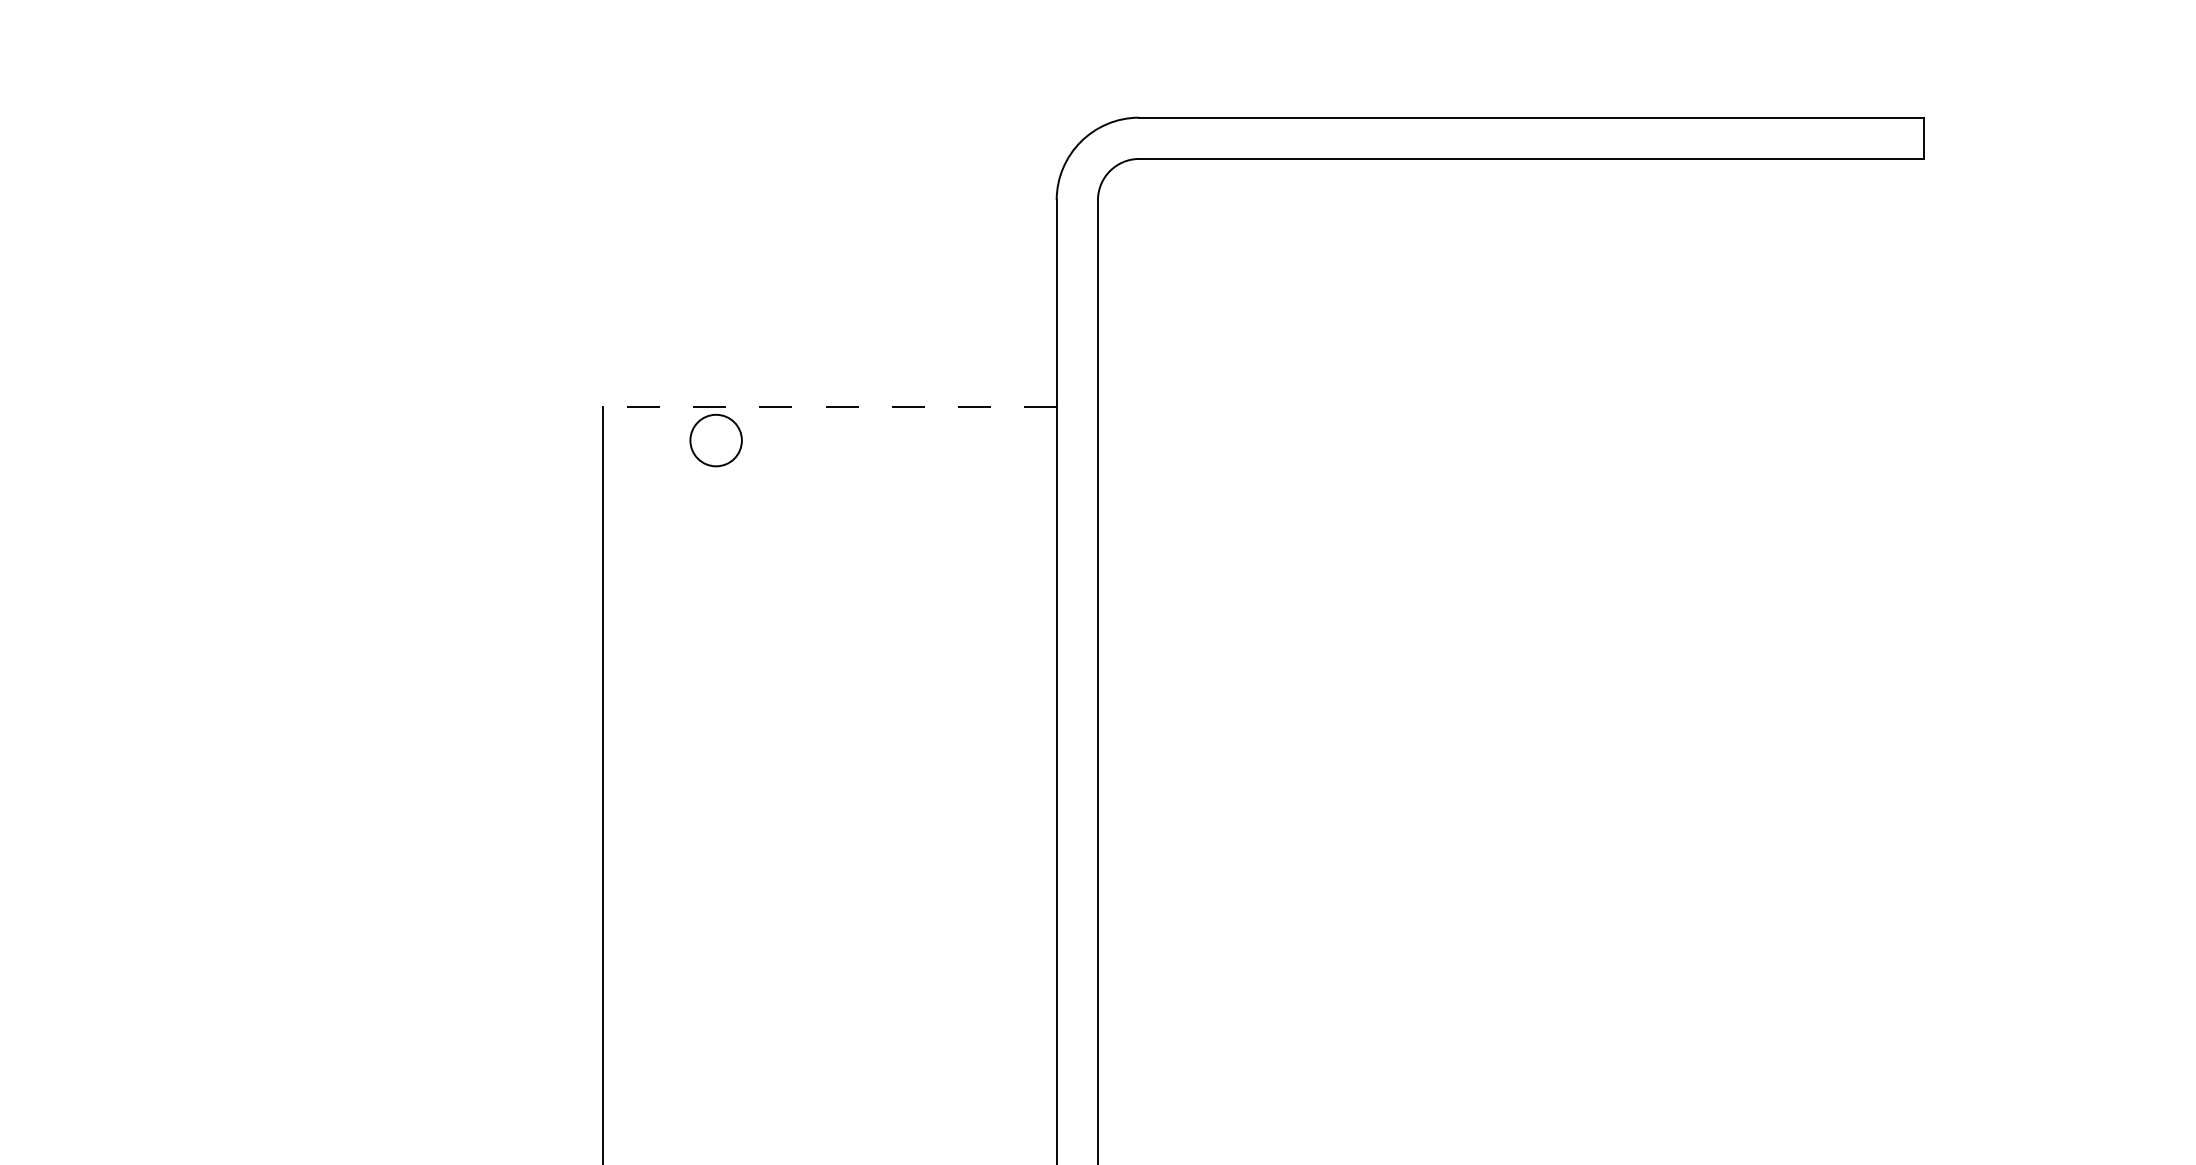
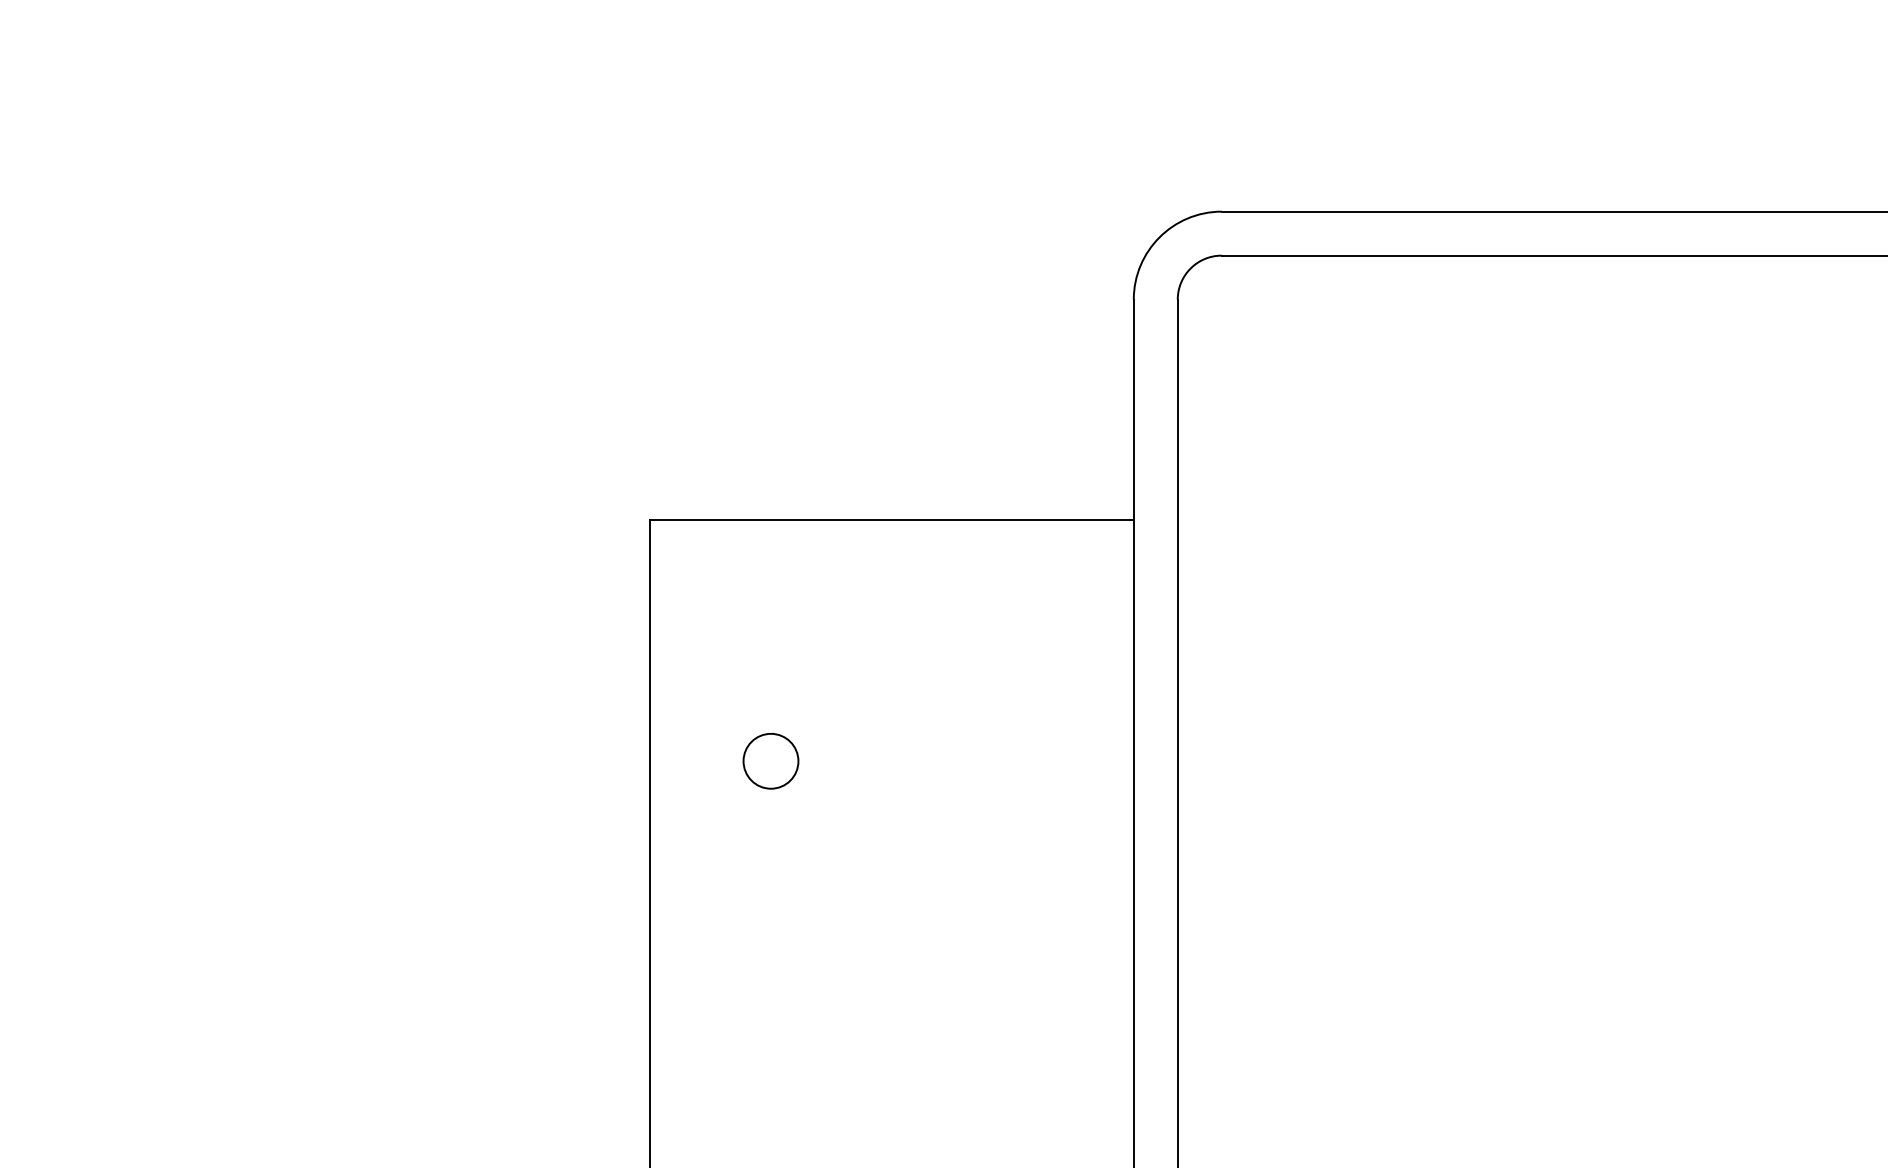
line: (829, 406) -> (891, 519), dashed -> solid
circle: (715, 440) -> (770, 761), moved

